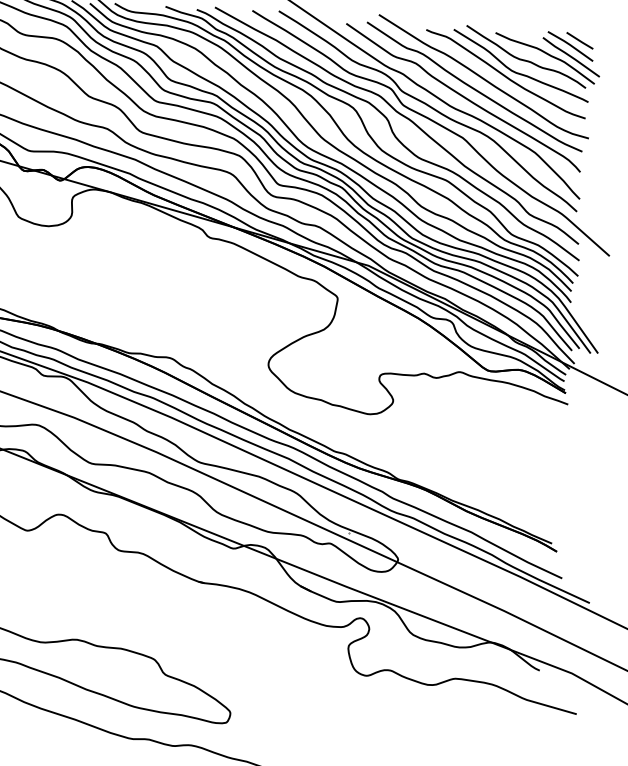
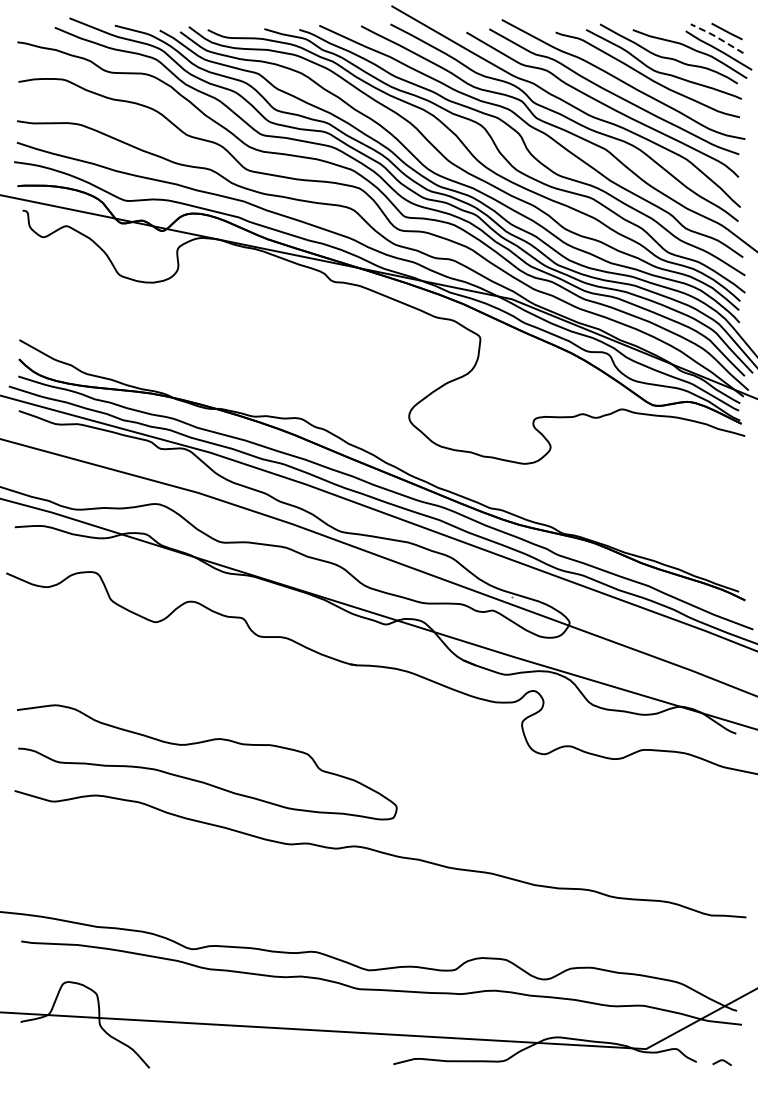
line: (570, 44) -> (716, 36), solid -> dashed

